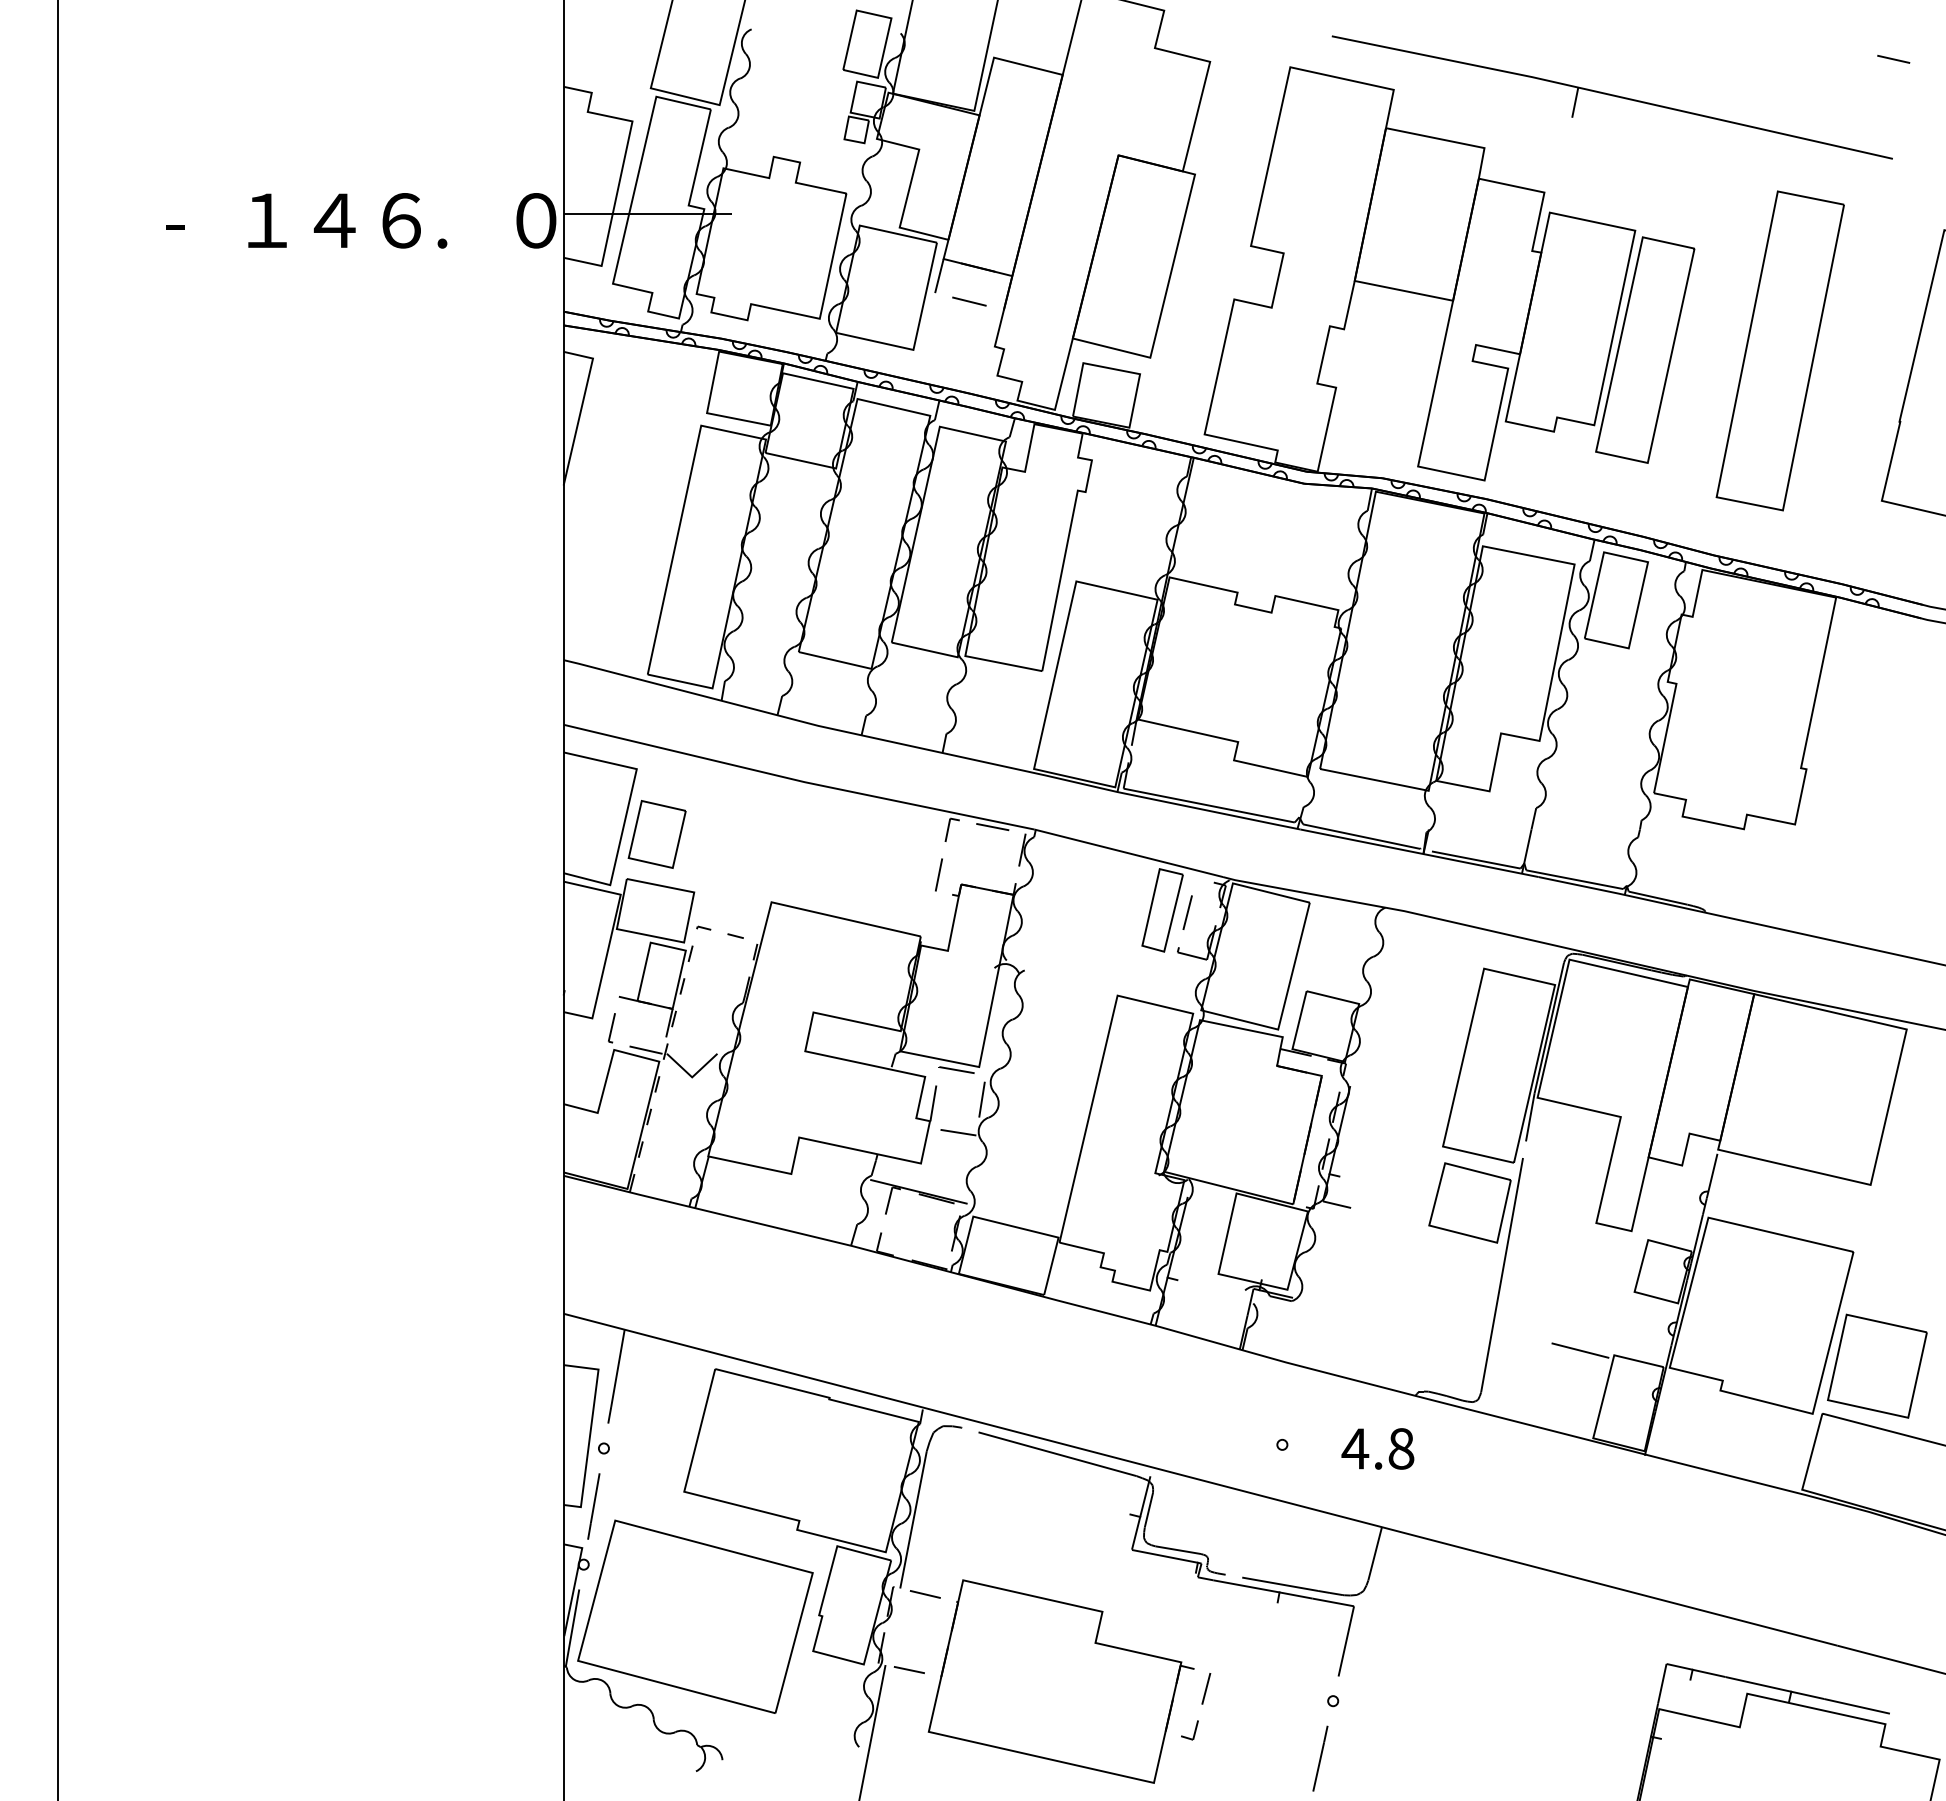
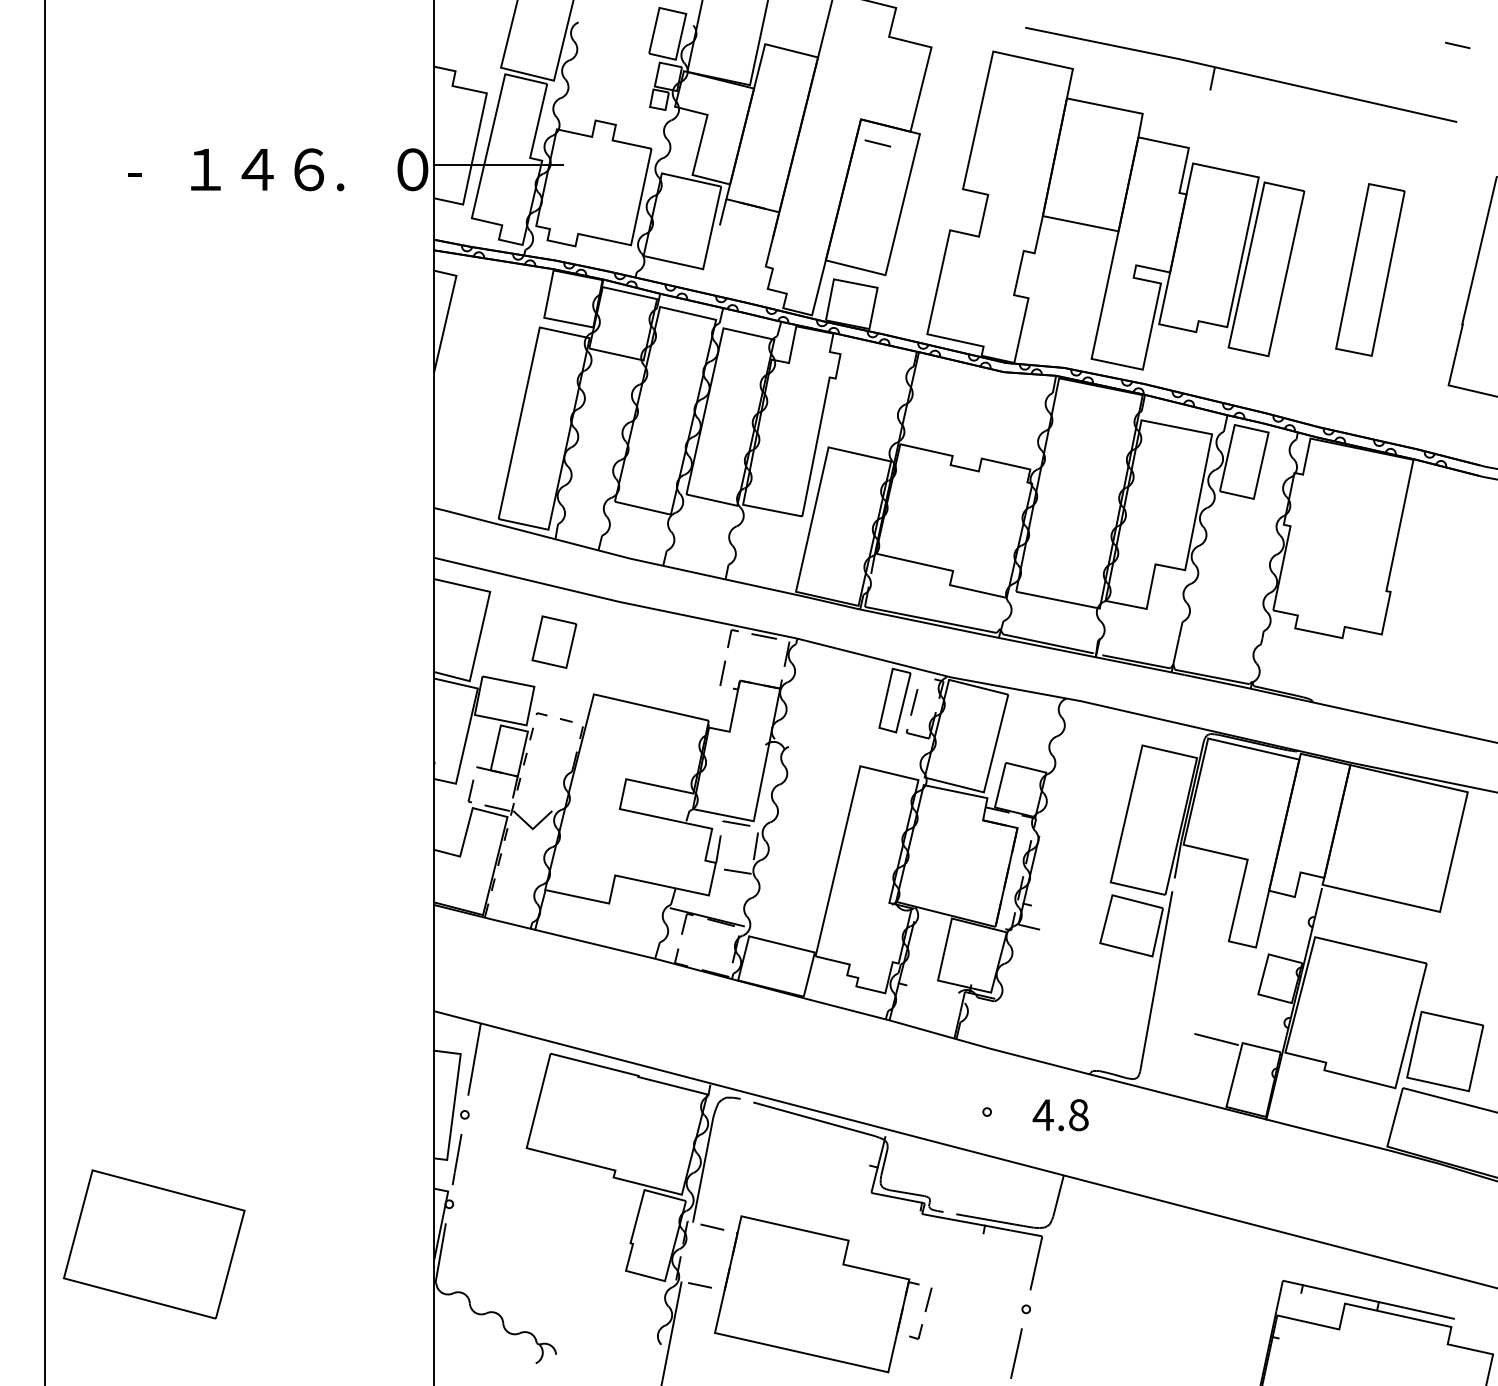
line: (969, 301) -> (877, 143), moved
part: (1779, 350) -> (1369, 269), size x0.7
part: (656, 834) -> (553, 642), moved
part: (695, 1616) -> (154, 1244), moved

